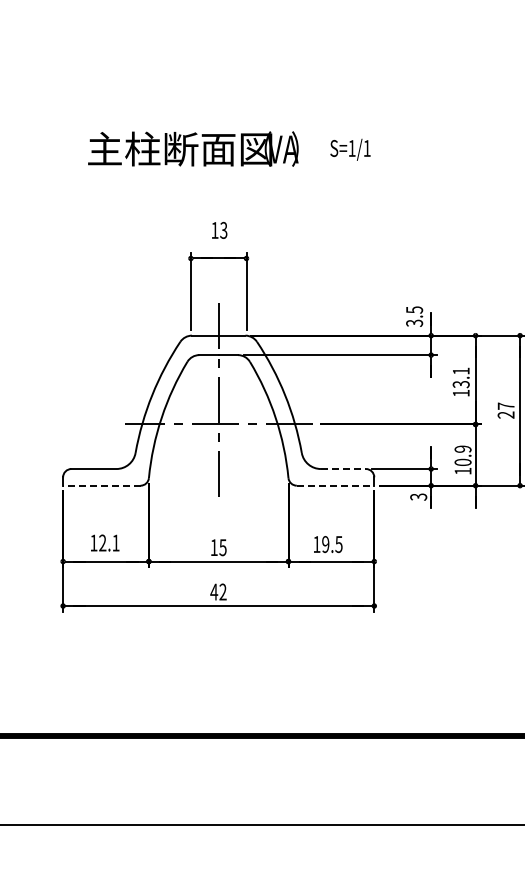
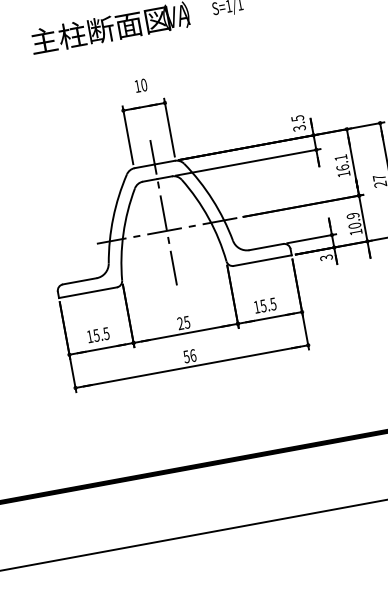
text: (223, 230) -> (143, 85), 13 -> 10
text: (460, 384) -> (342, 167), 13.1 -> 16.1
line: (343, 469) -> (266, 247), dashed -> solid
line: (101, 485) -> (87, 292), dashed -> solid
line: (335, 485) -> (262, 260), dashed -> solid
text: (109, 542) -> (101, 334), 12.1 -> 15.5
text: (325, 544) -> (263, 305), 19.5 -> 15.5
text: (213, 547) -> (179, 323), 15 -> 25
text: (218, 591) -> (189, 355), 42 -> 56

